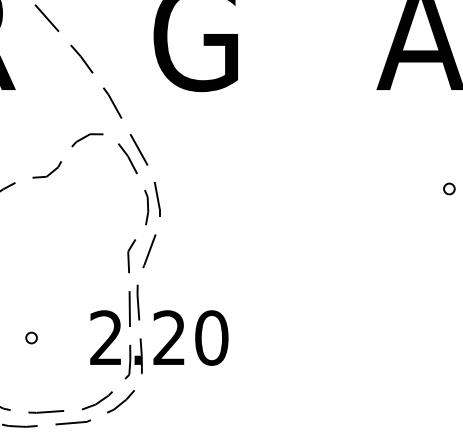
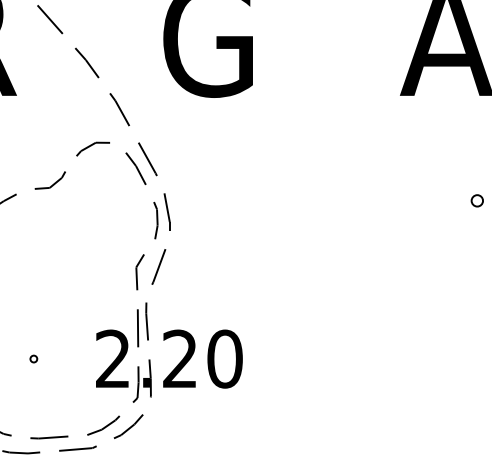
part: (31, 337) -> (33, 358), size x0.6

